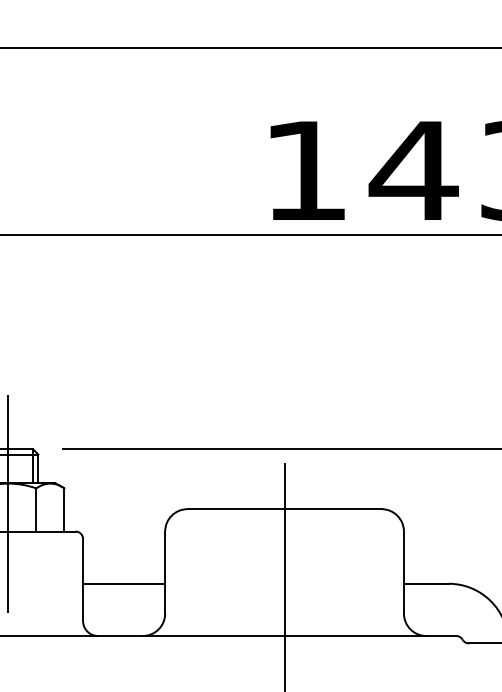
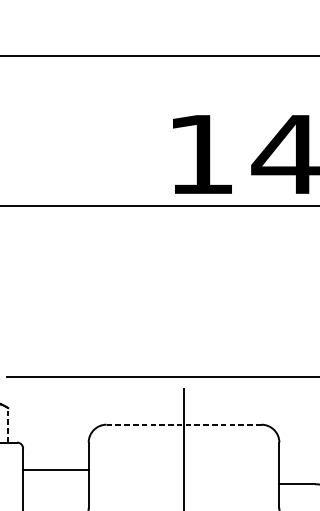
line: (64, 509) -> (8, 424), solid -> dashed
line: (285, 509) -> (184, 424), solid -> dashed
line: (124, 583) -> (56, 469), moved

